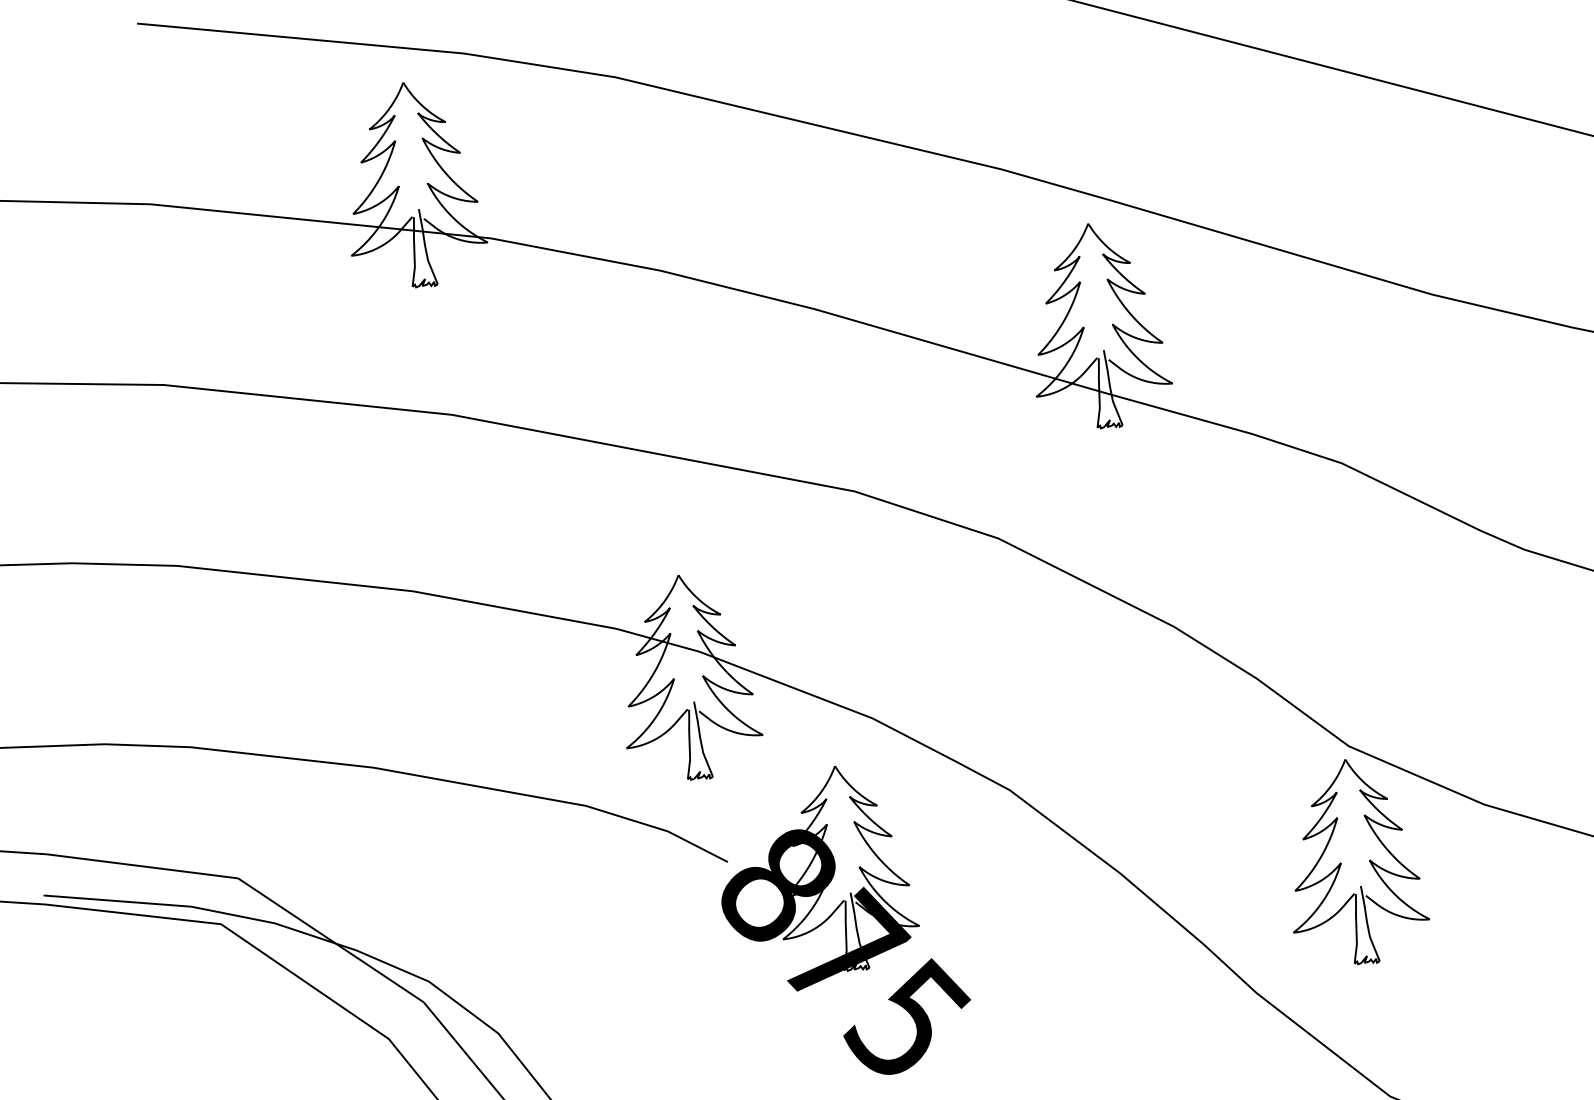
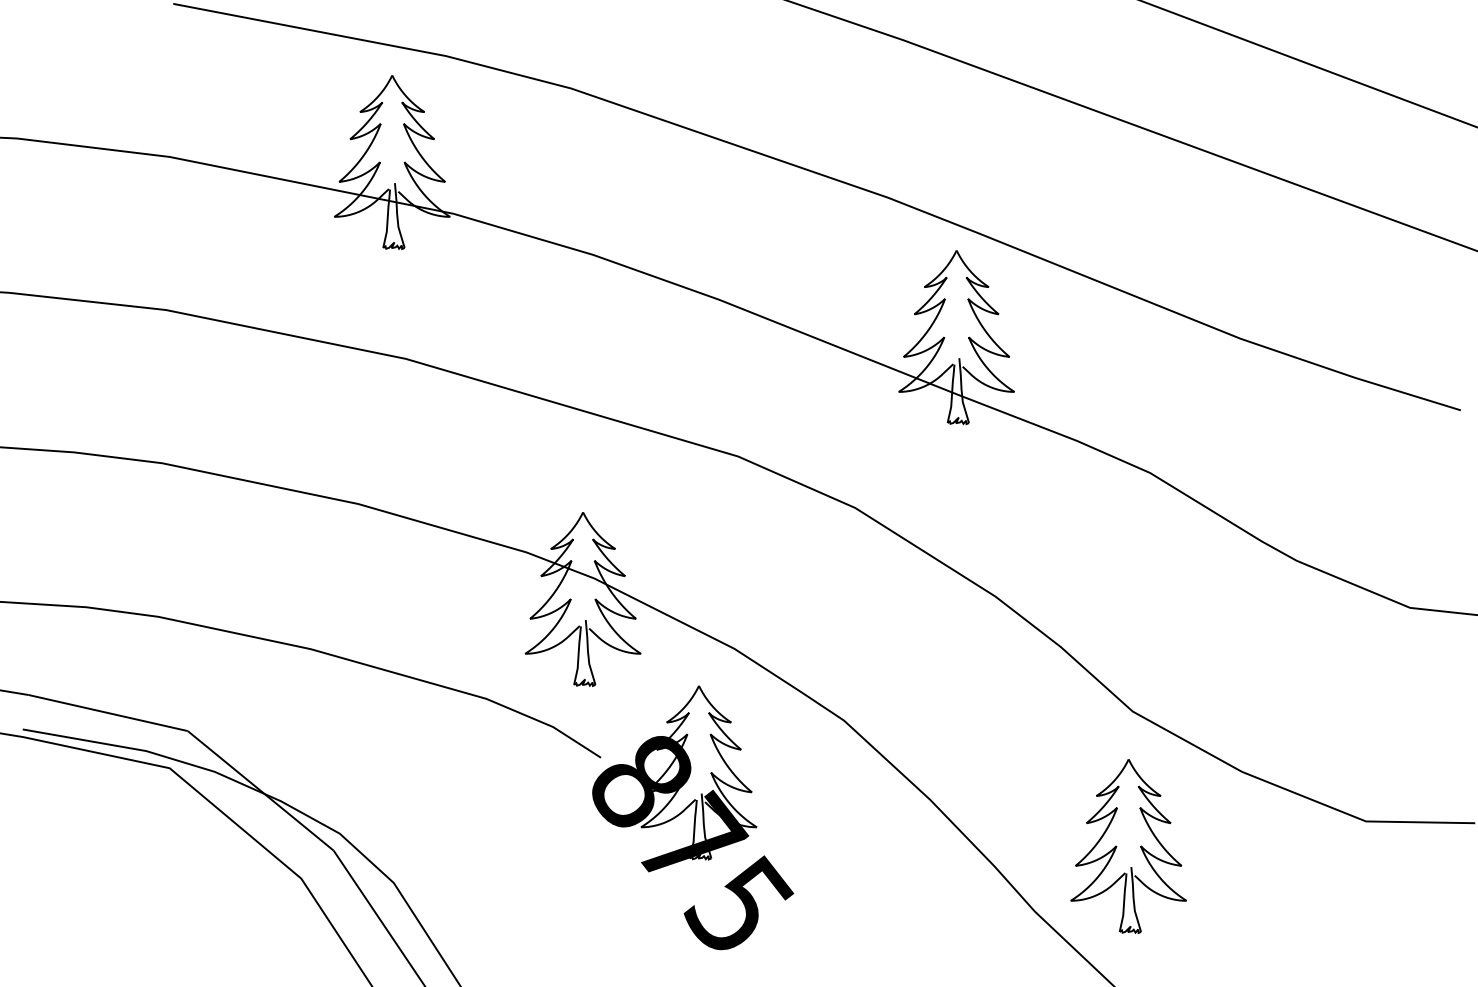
part: (1355, 862) -> (1128, 846), moved

